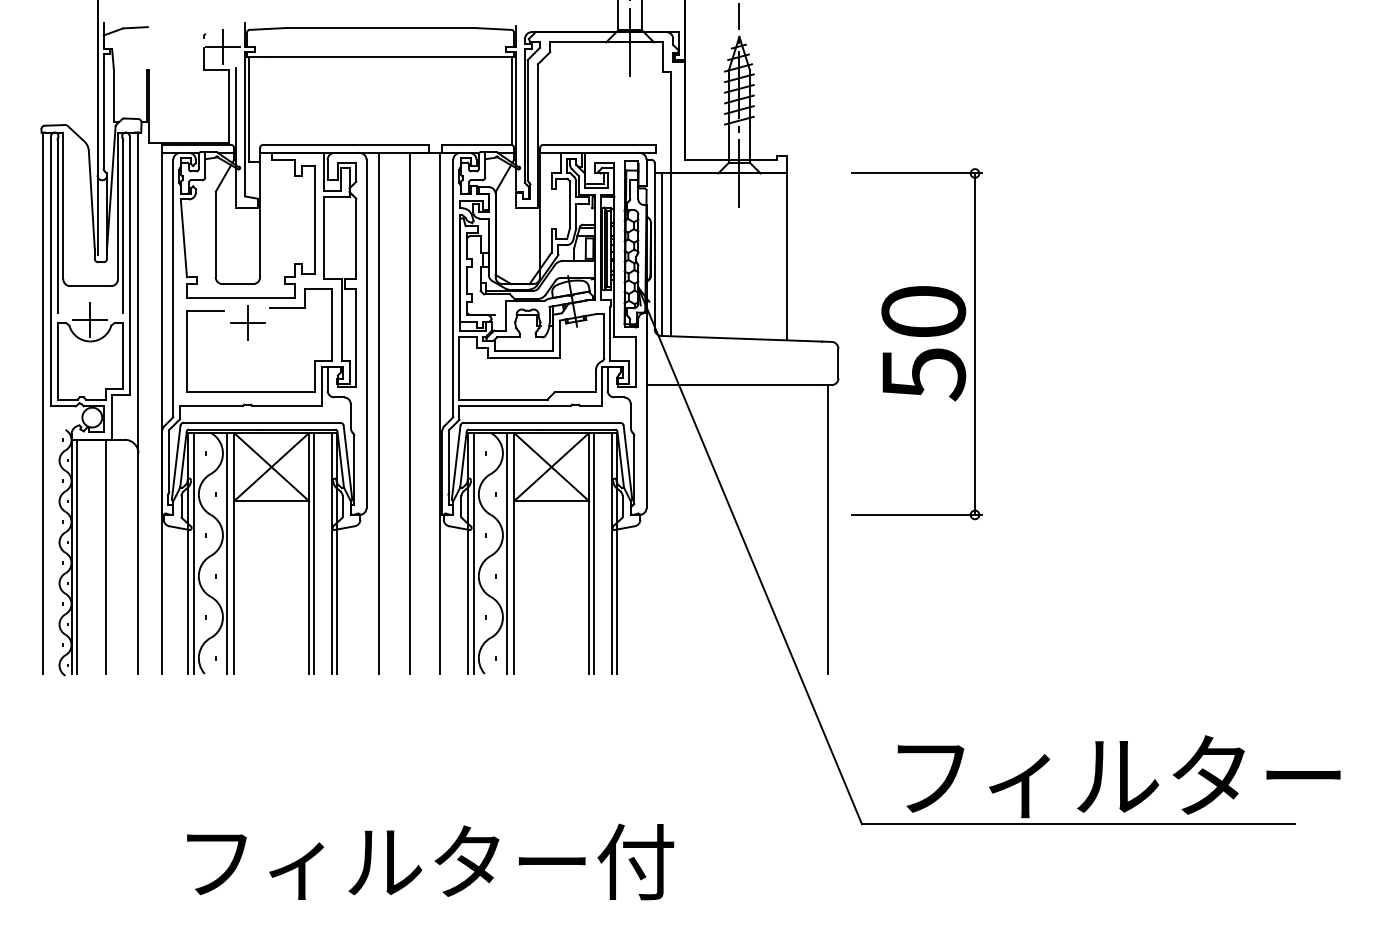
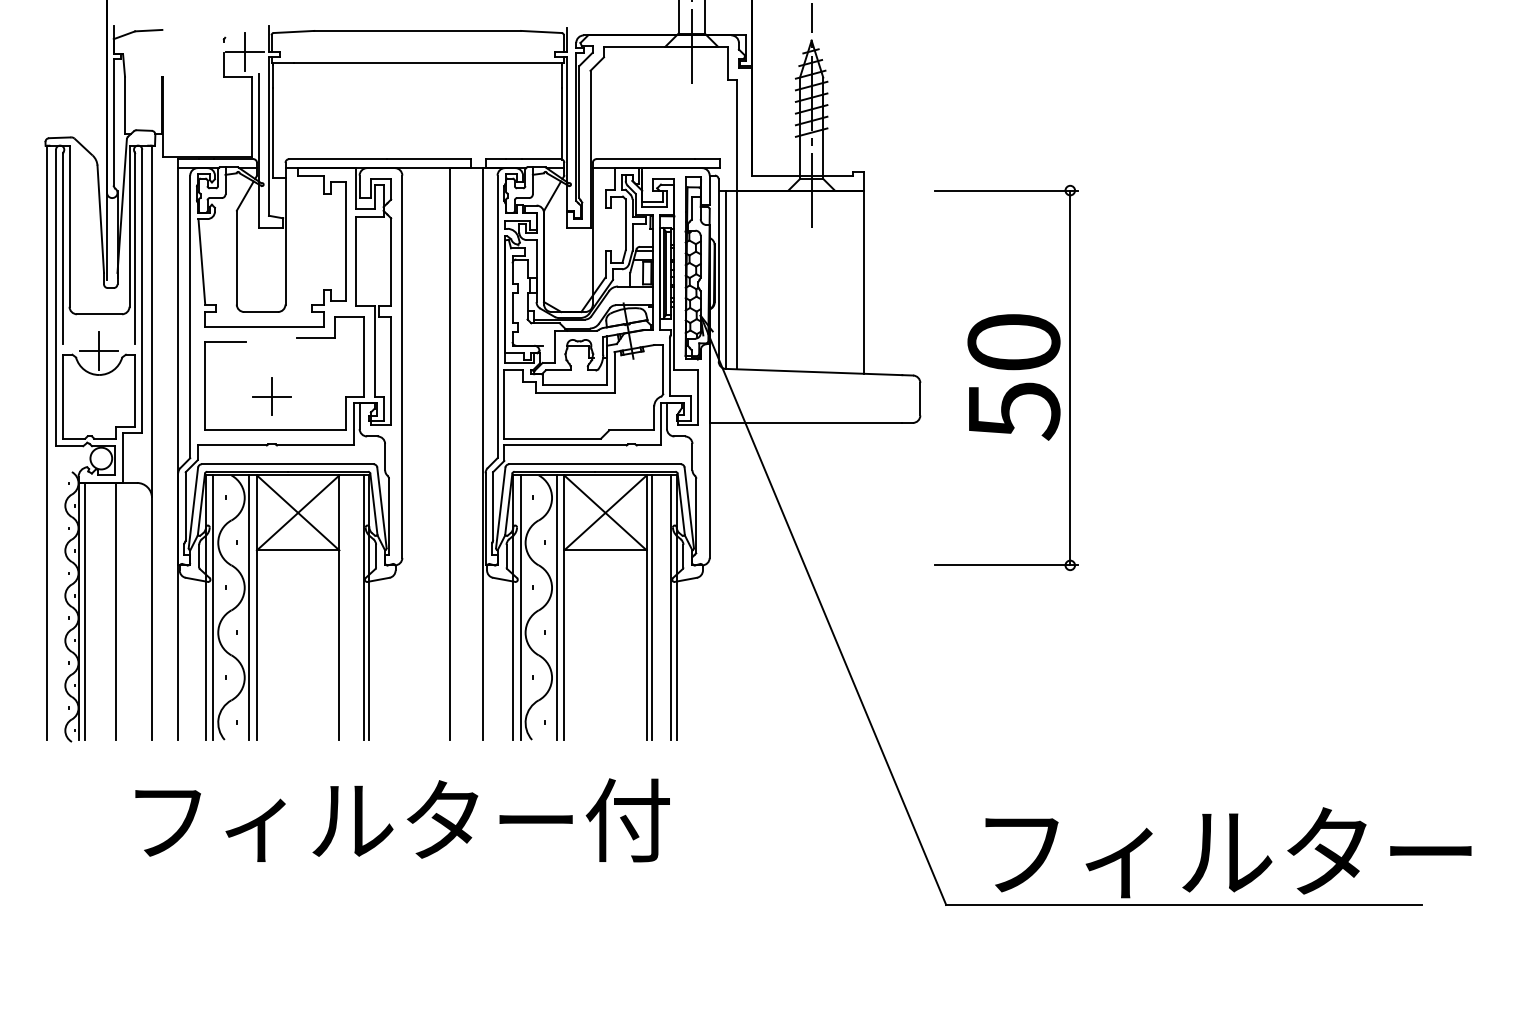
part: (247, 322) -> (271, 396), moved
line: (378, 412) -> (415, 453), removed
line: (828, 528) -> (909, 580), removed
line: (313, 553) -> (344, 607), removed
text: (430, 862) -> (402, 820), moved

